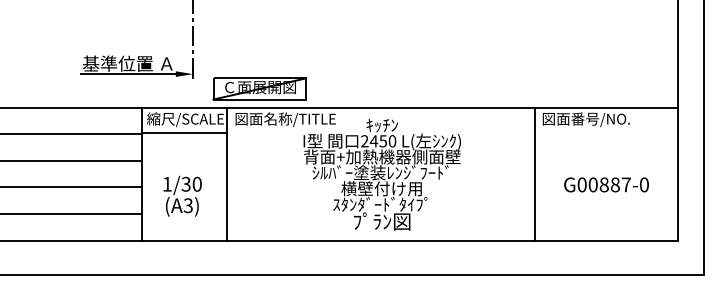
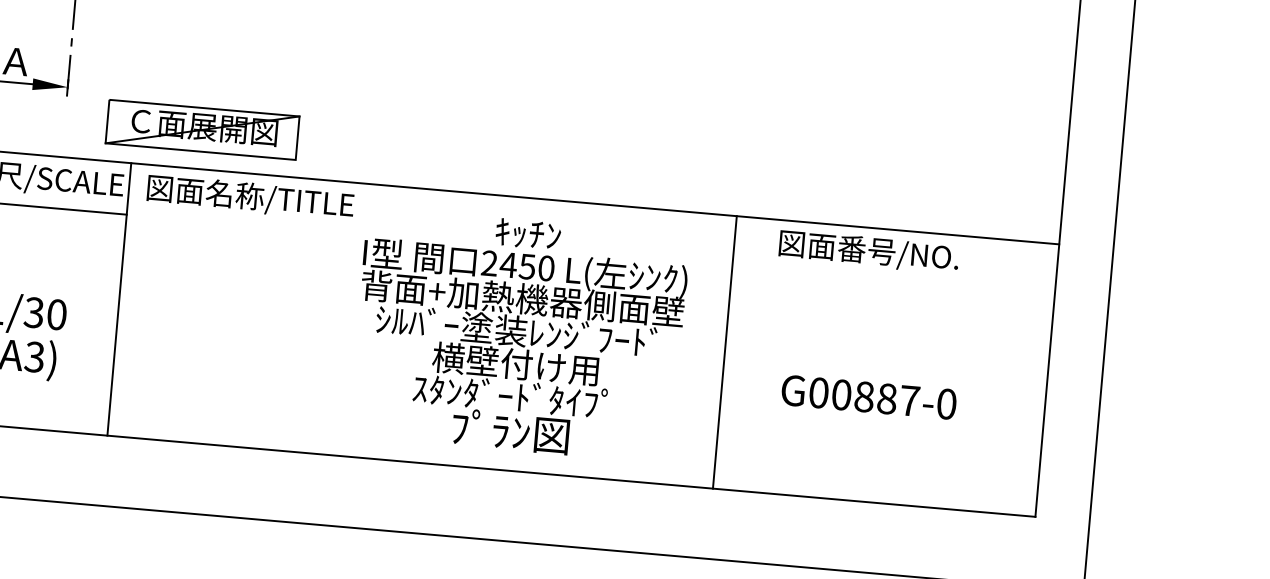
text: (381, 174) -> (517, 334), moved
line: (535, 174) -> (725, 352), moved
text: (606, 184) -> (869, 396), moved

